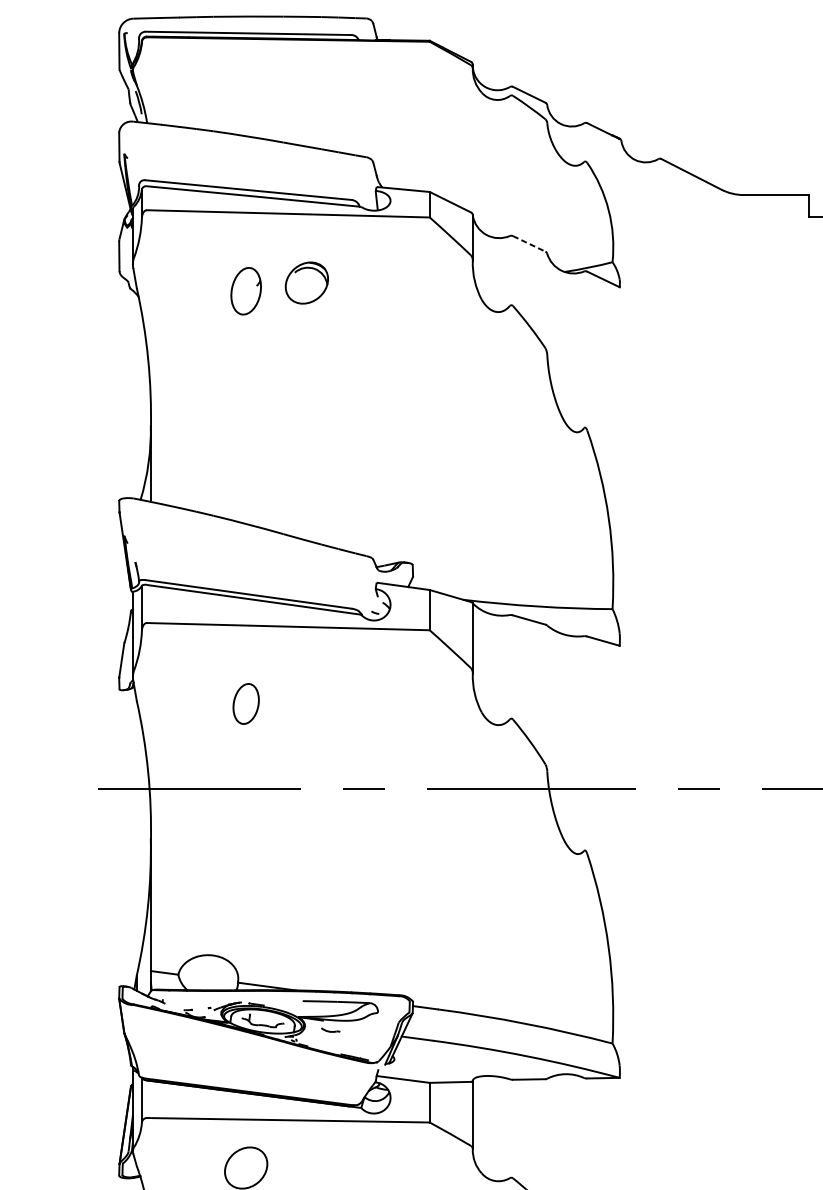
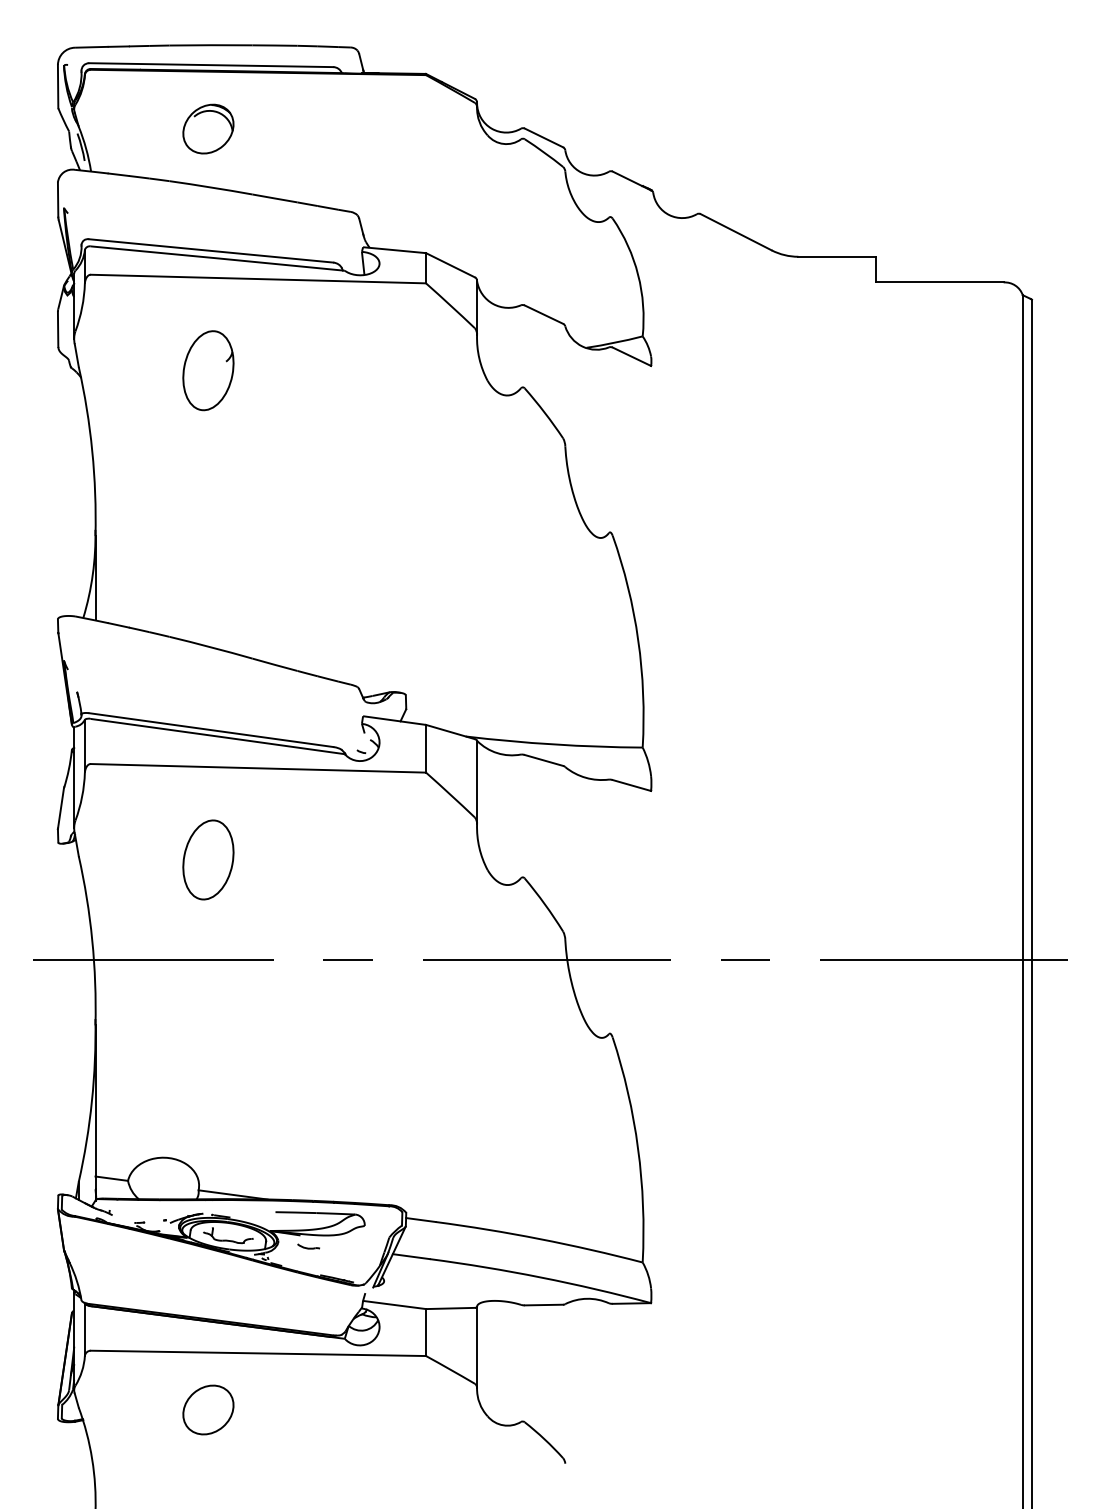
line: (529, 243) -> (544, 314), dashed -> solid
part: (306, 282) -> (208, 128), moved
part: (246, 291) -> (208, 370), size x1.43
part: (246, 703) -> (208, 859), size x1.67

